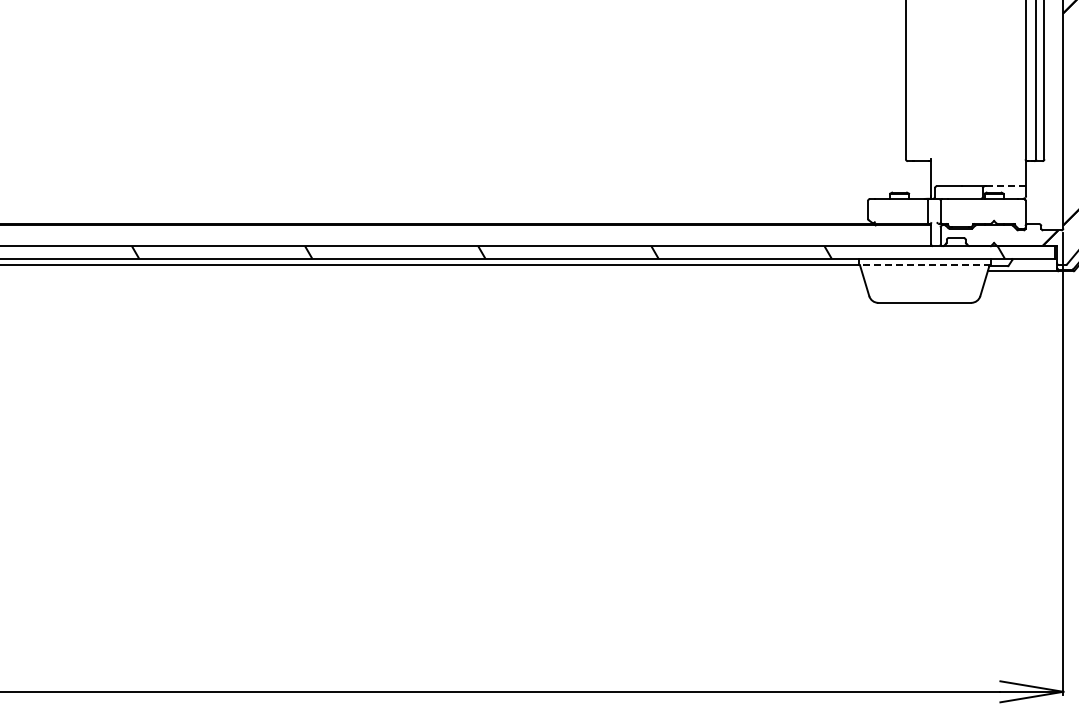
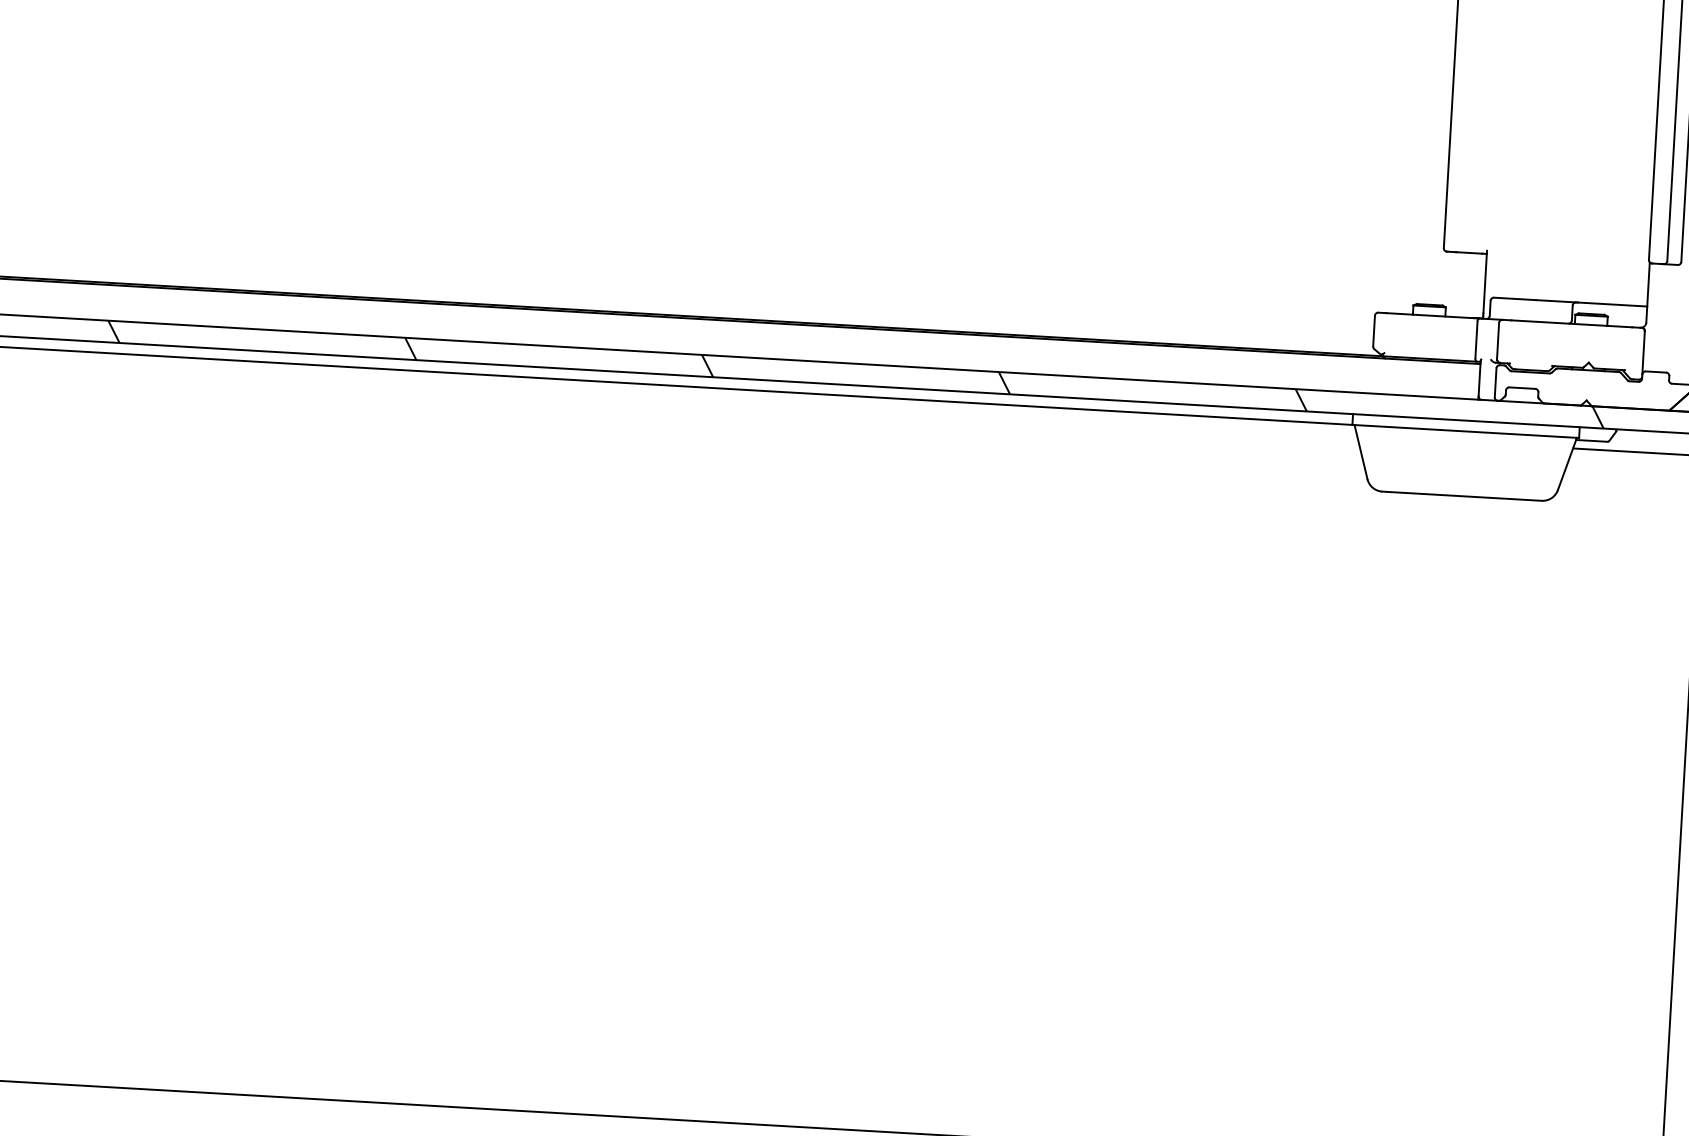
line: (1005, 186) -> (1611, 304), dashed -> solid
line: (924, 265) -> (1465, 432), dashed -> solid

